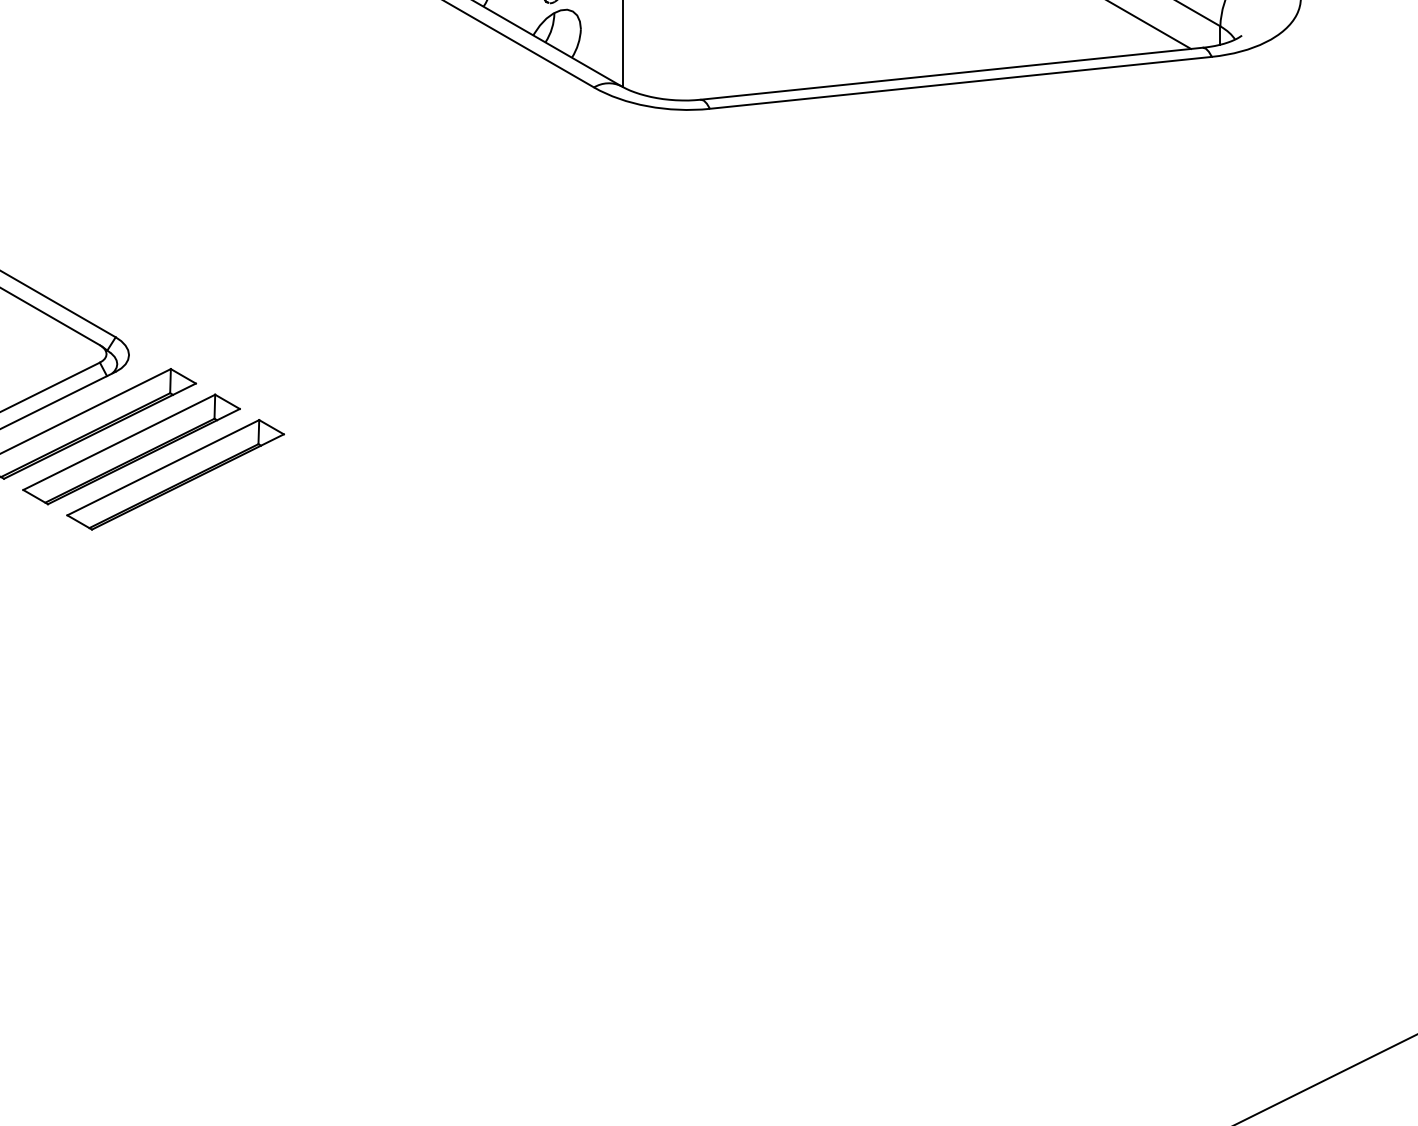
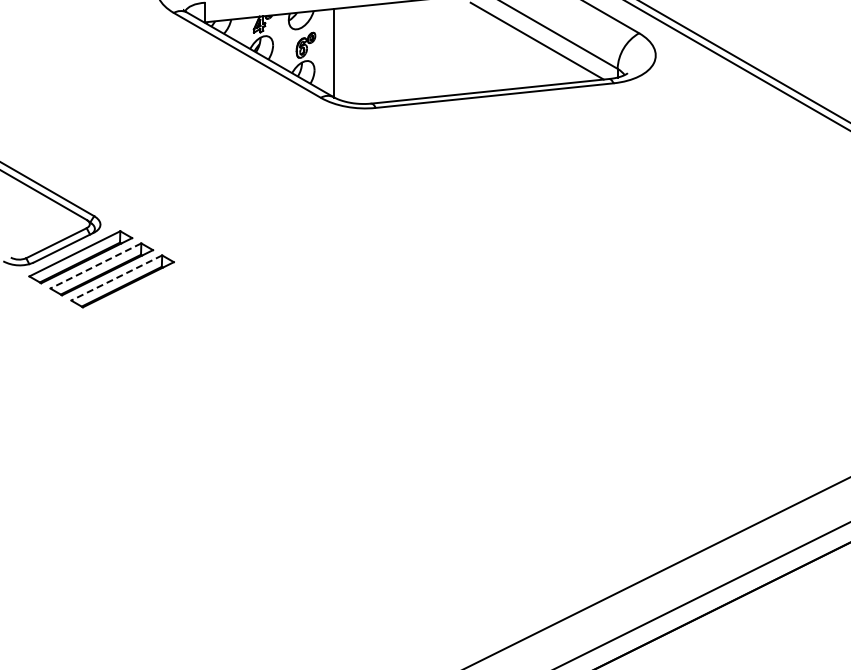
line: (118, 441) -> (95, 265), solid -> dashed
line: (162, 468) -> (116, 278), solid -> dashed

